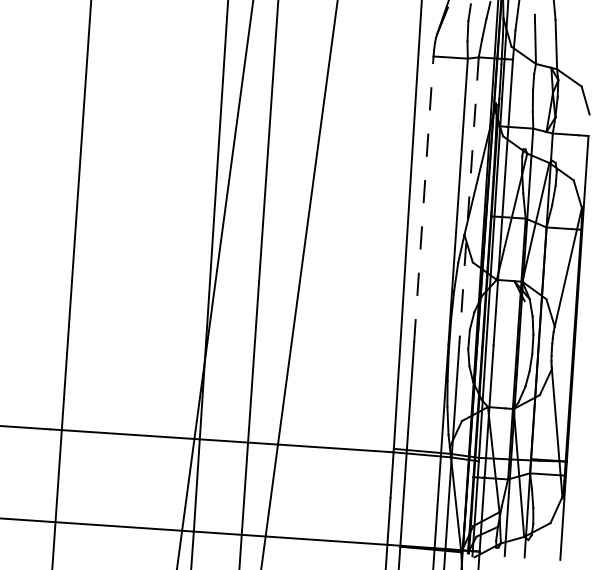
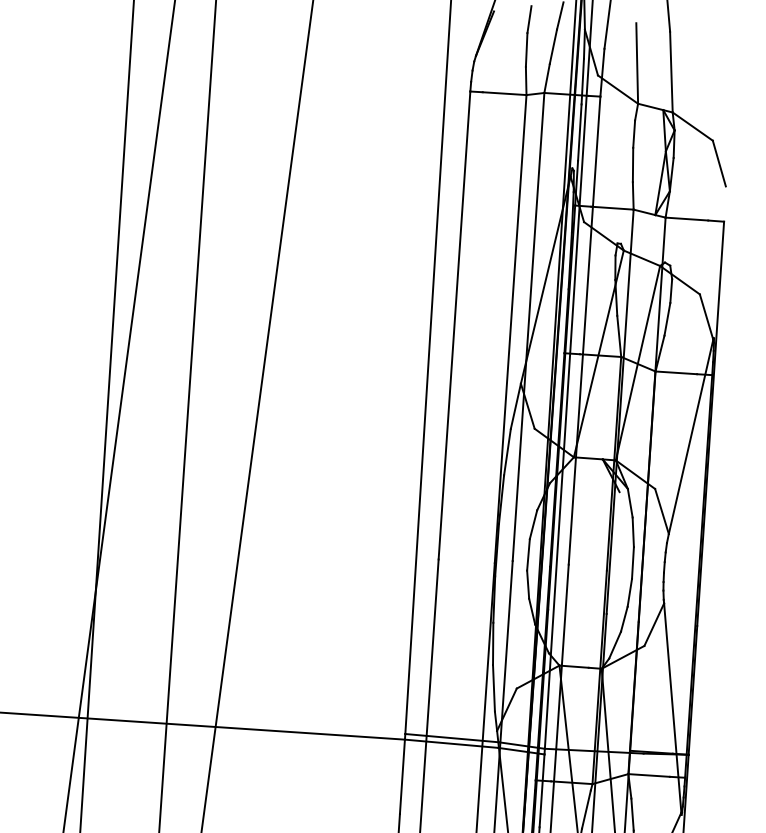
line: (423, 198) -> (453, 324), dashed -> solid
line: (469, 200) -> (529, 327), dashed -> solid

